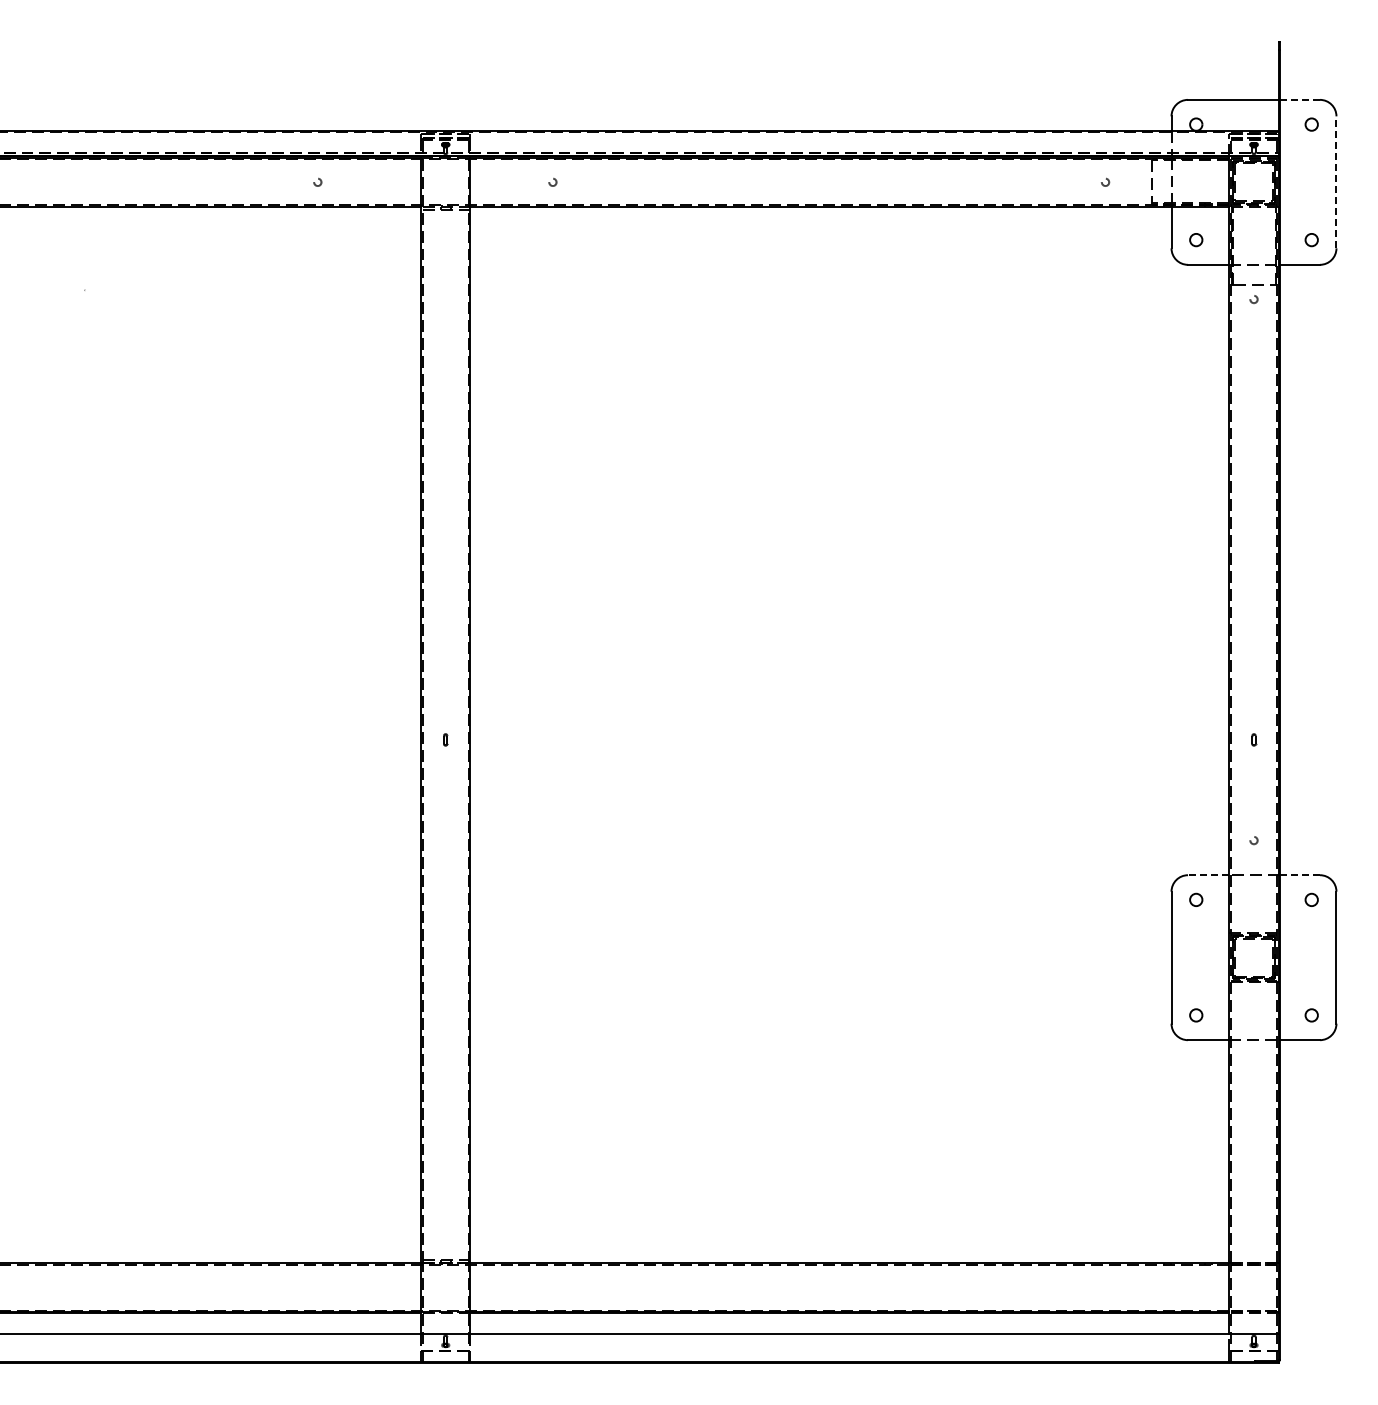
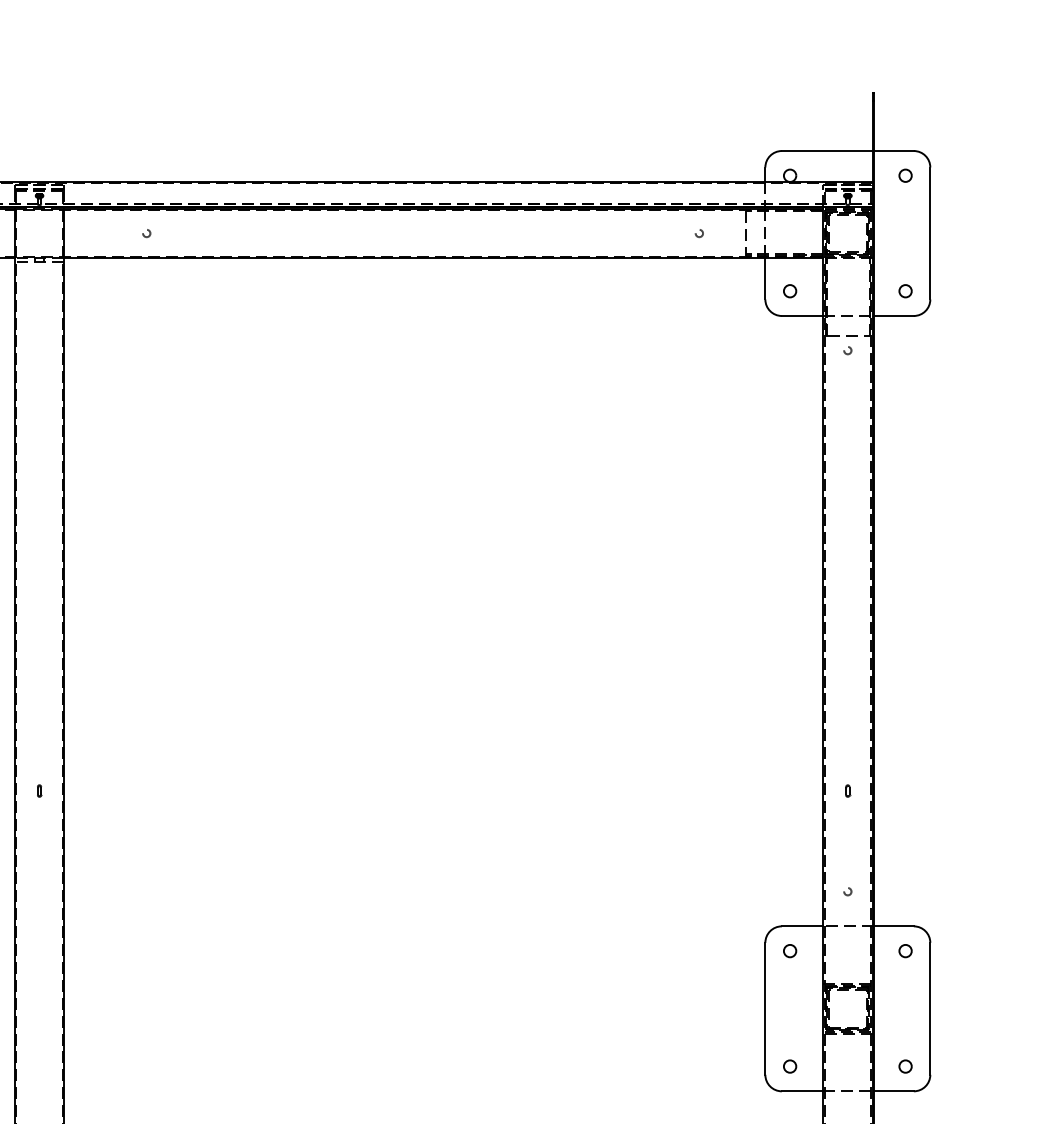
line: (1299, 99) -> (893, 150), dashed -> solid
line: (1336, 182) -> (930, 233), dashed -> solid
line: (1208, 875) -> (802, 926), dashed -> solid
line: (1299, 875) -> (893, 926), dashed -> solid

